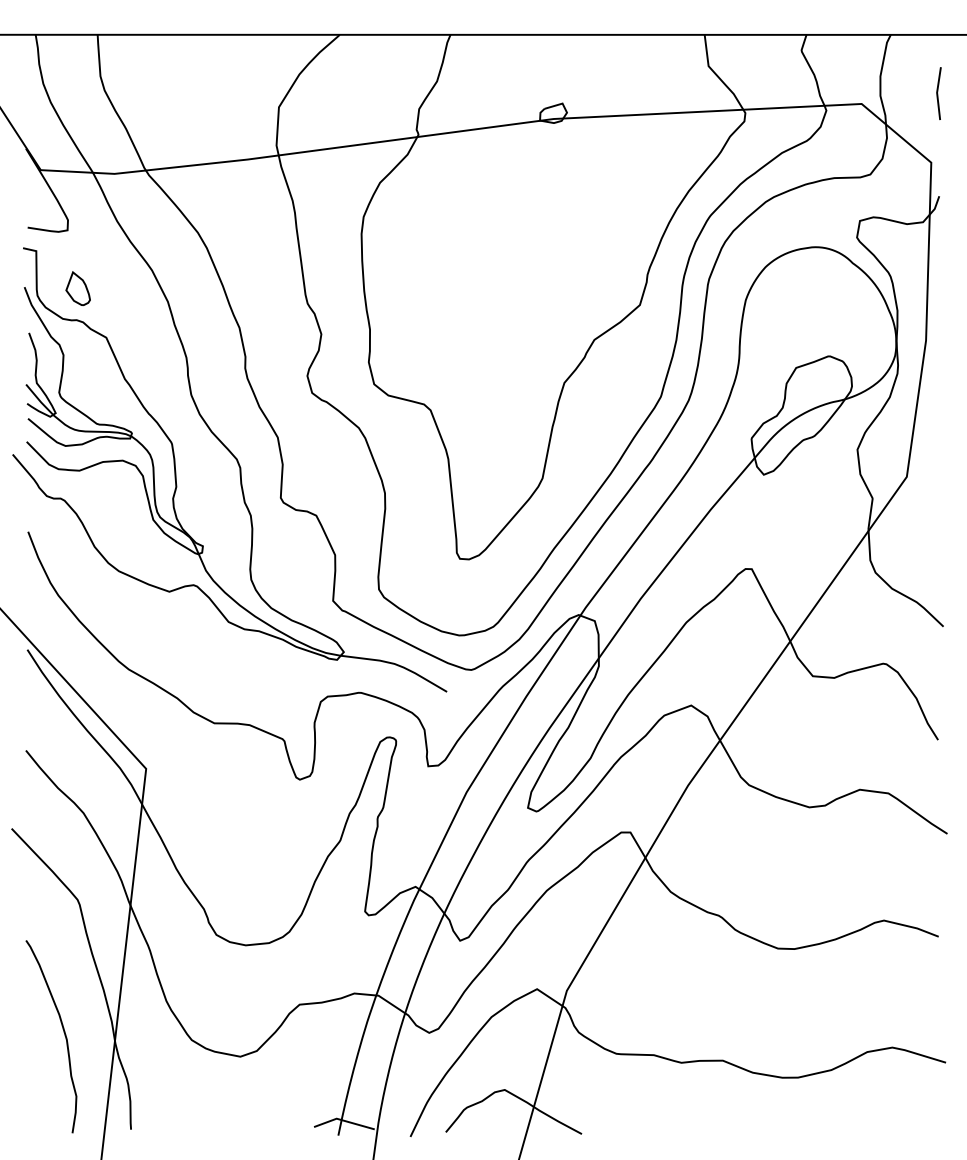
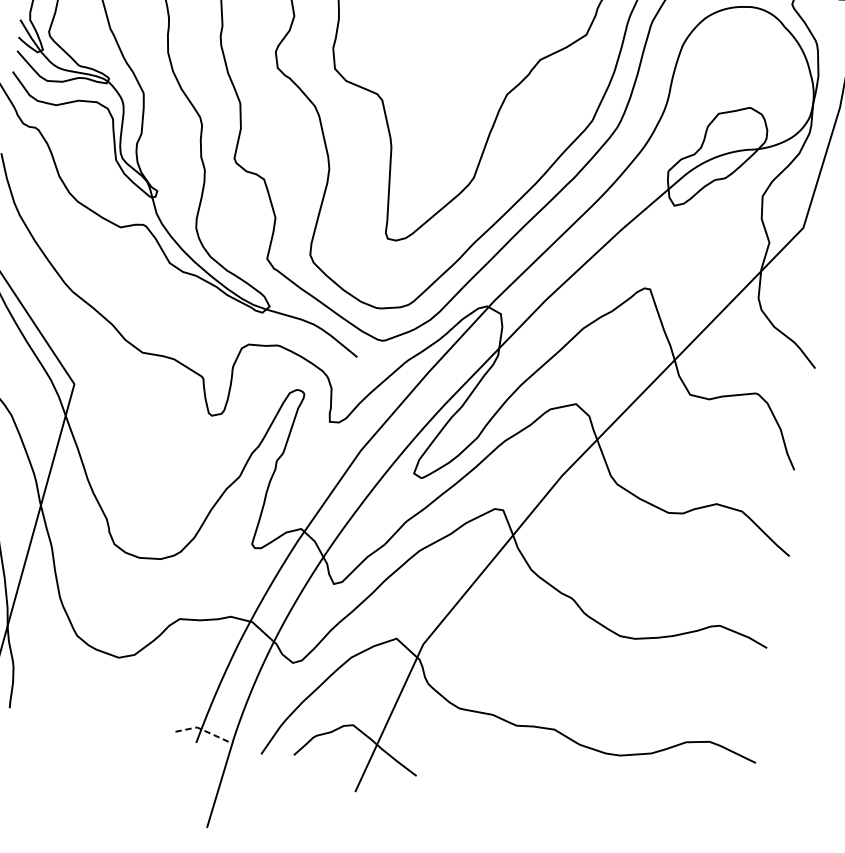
line: (343, 1120) -> (203, 730), solid -> dashed

